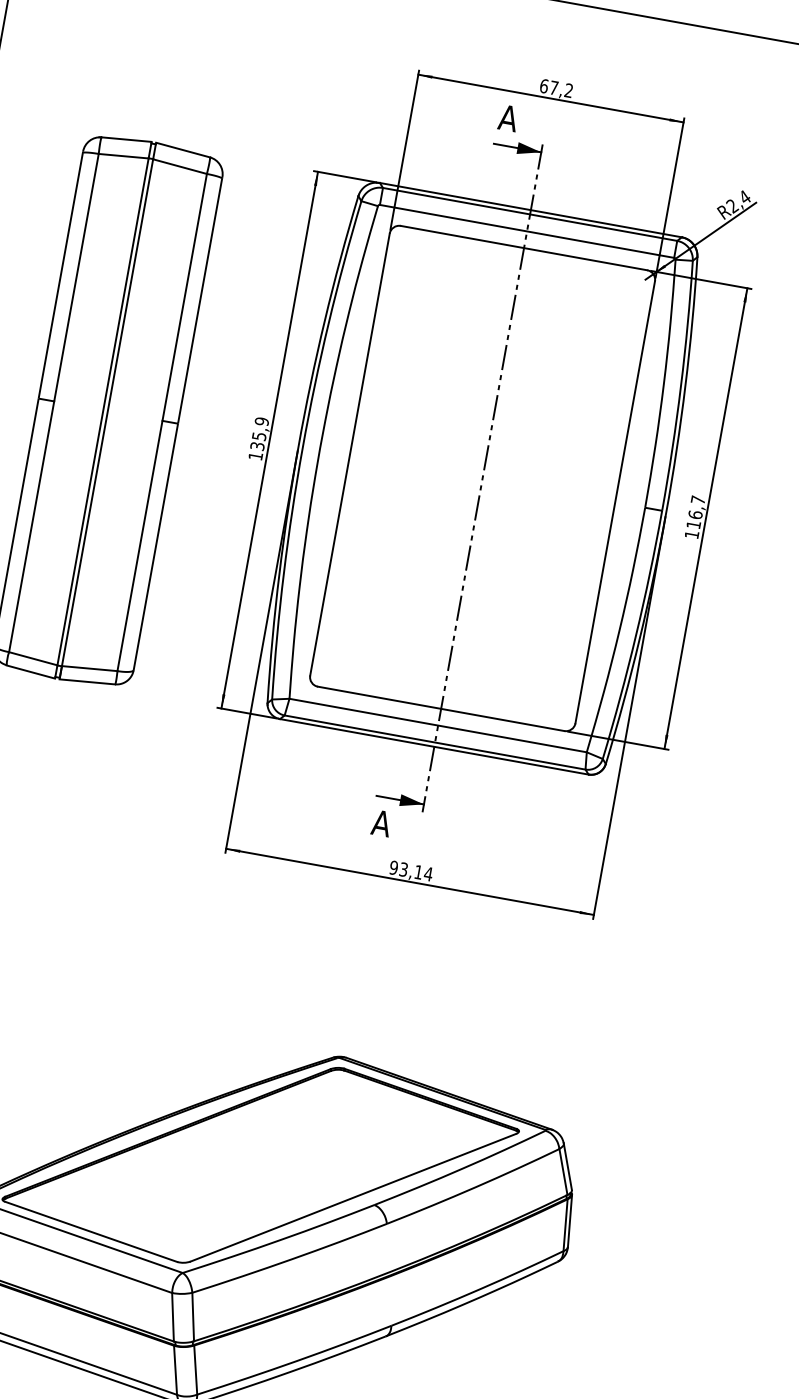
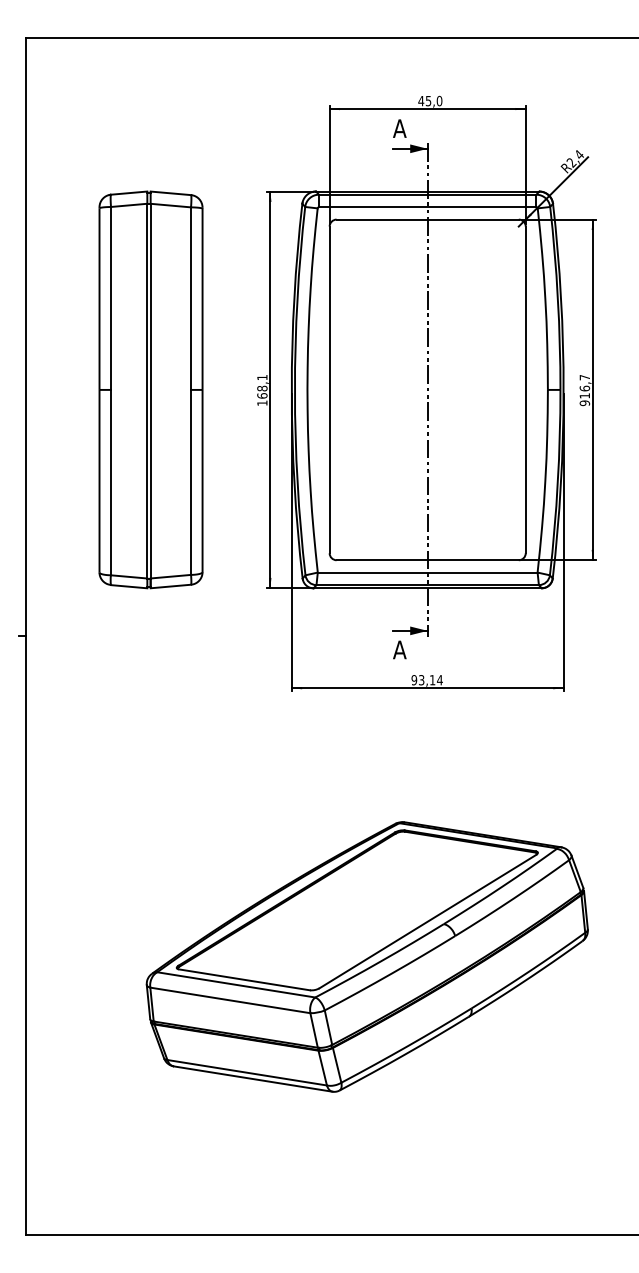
text: (556, 87) -> (430, 100), 67,2 -> 45,0
text: (259, 433) -> (262, 386), 135,9 -> 168,1
text: (691, 535) -> (584, 403), 116,7 -> 916,7

